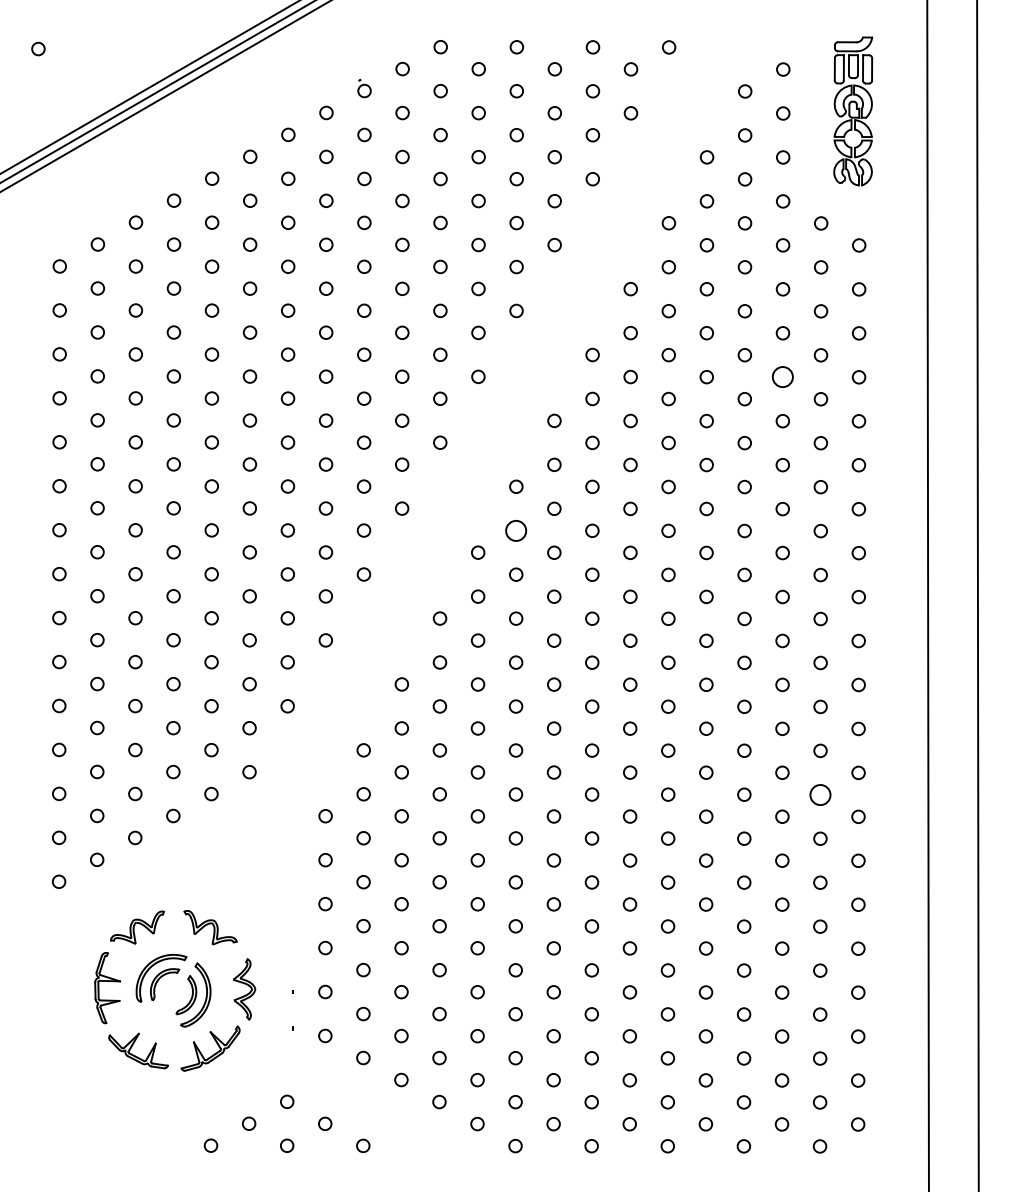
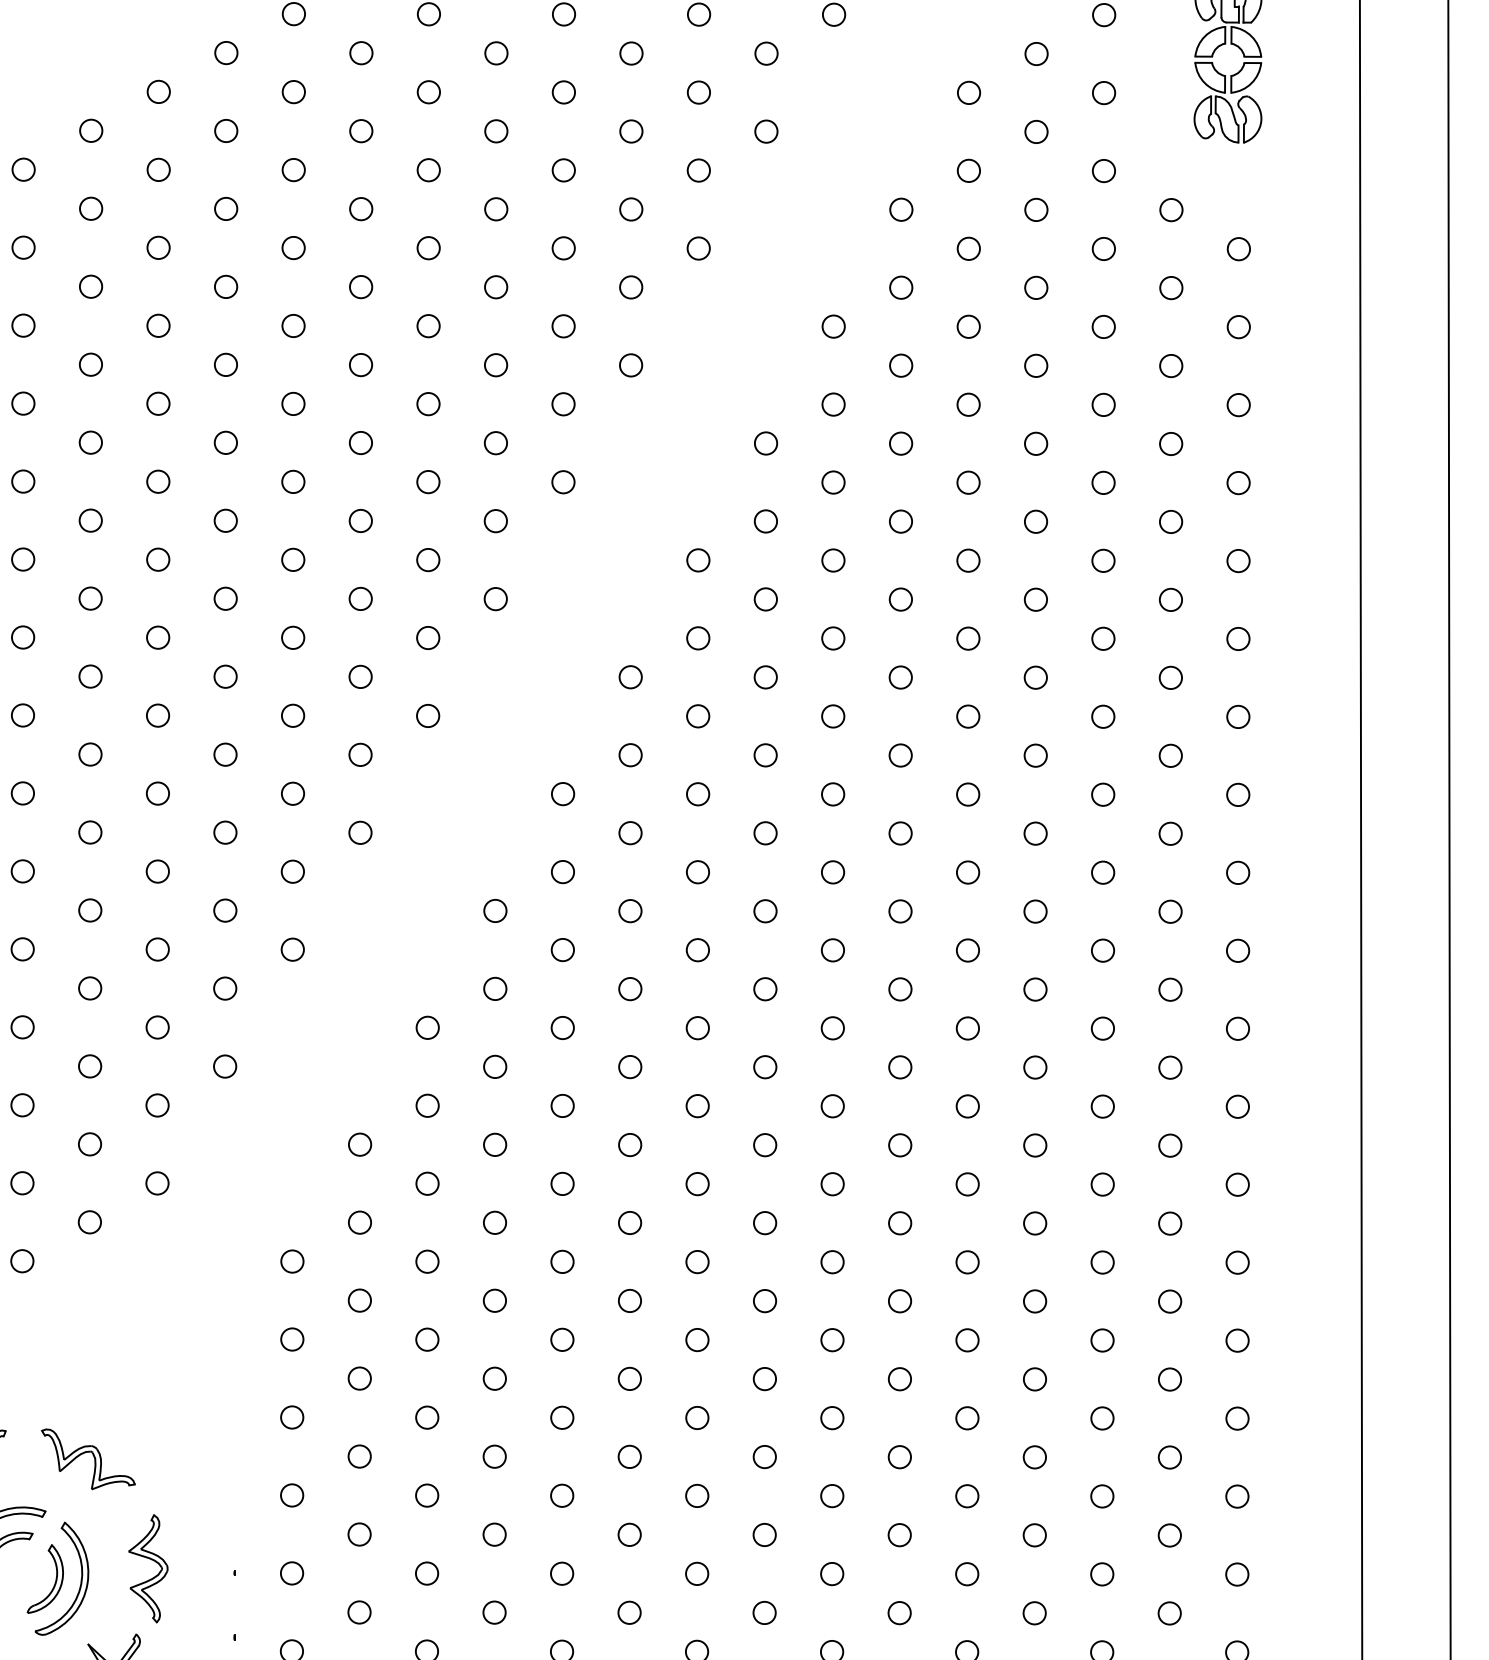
circle: (782, 377) -> (1102, 483), size x0.62
circle: (516, 530) -> (631, 754), size x0.62
circle: (820, 794) -> (1170, 1223), size x0.62

